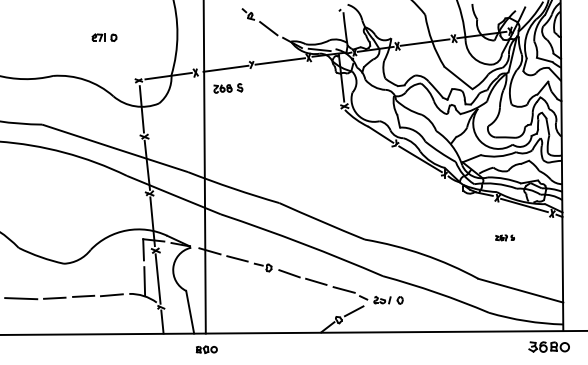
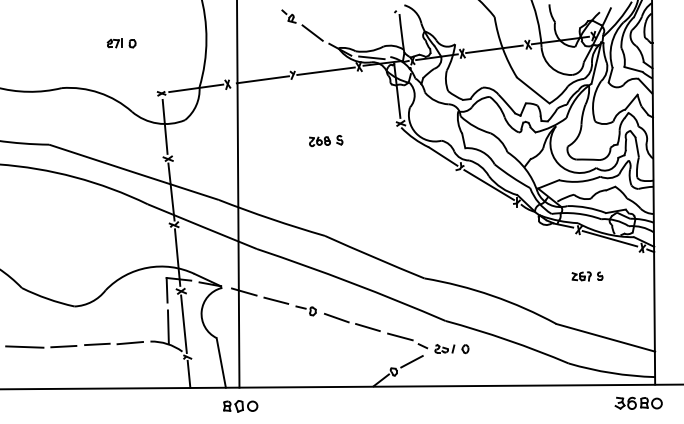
part: (228, 88) -> (326, 141), moved
part: (504, 237) -> (586, 275), size x1.43
part: (206, 349) -> (240, 406), size x1.43

